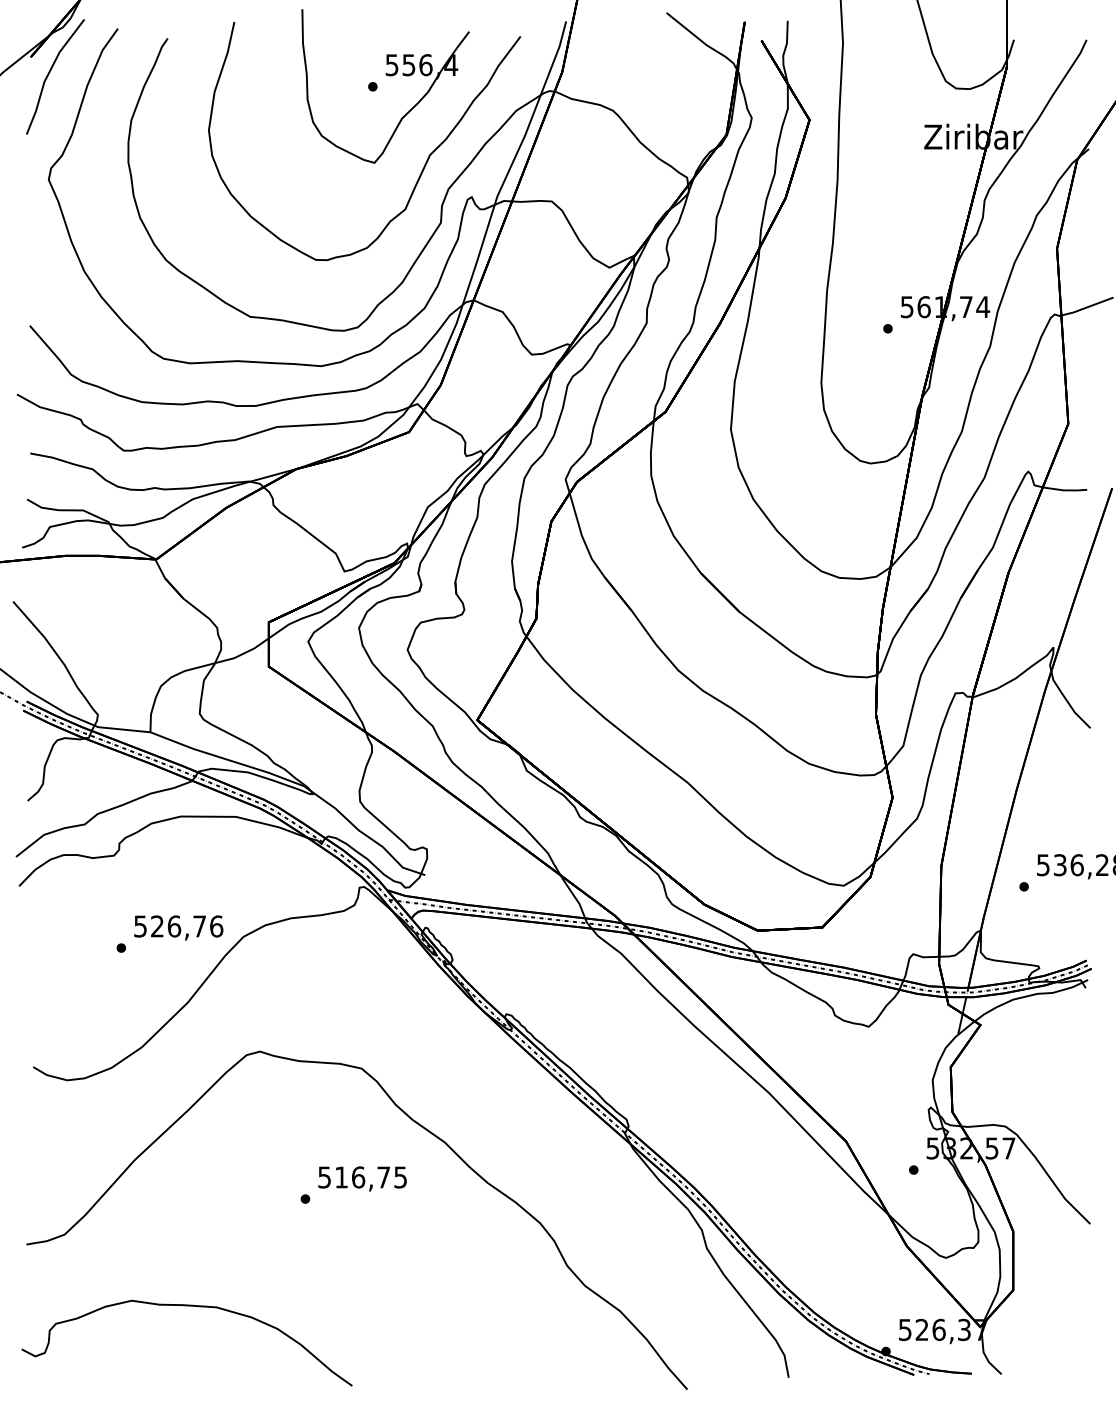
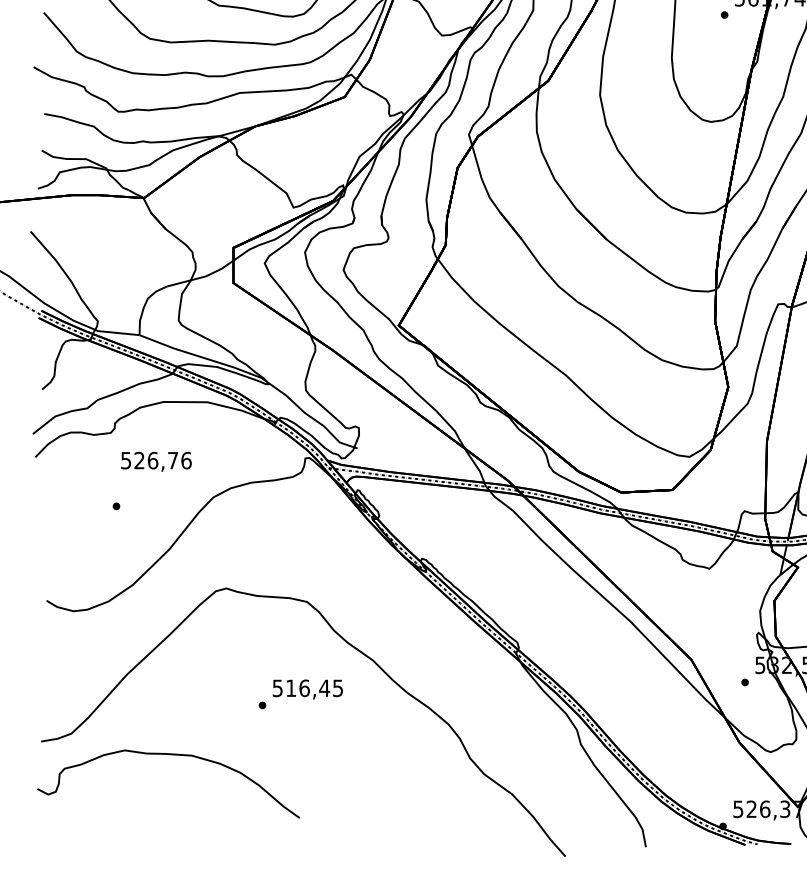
text: (178, 927) -> (156, 461), moved
text: (383, 1177) -> (324, 688), 516,75 -> 516,45
curve: (186, 1306) -> (168, 754), moved

